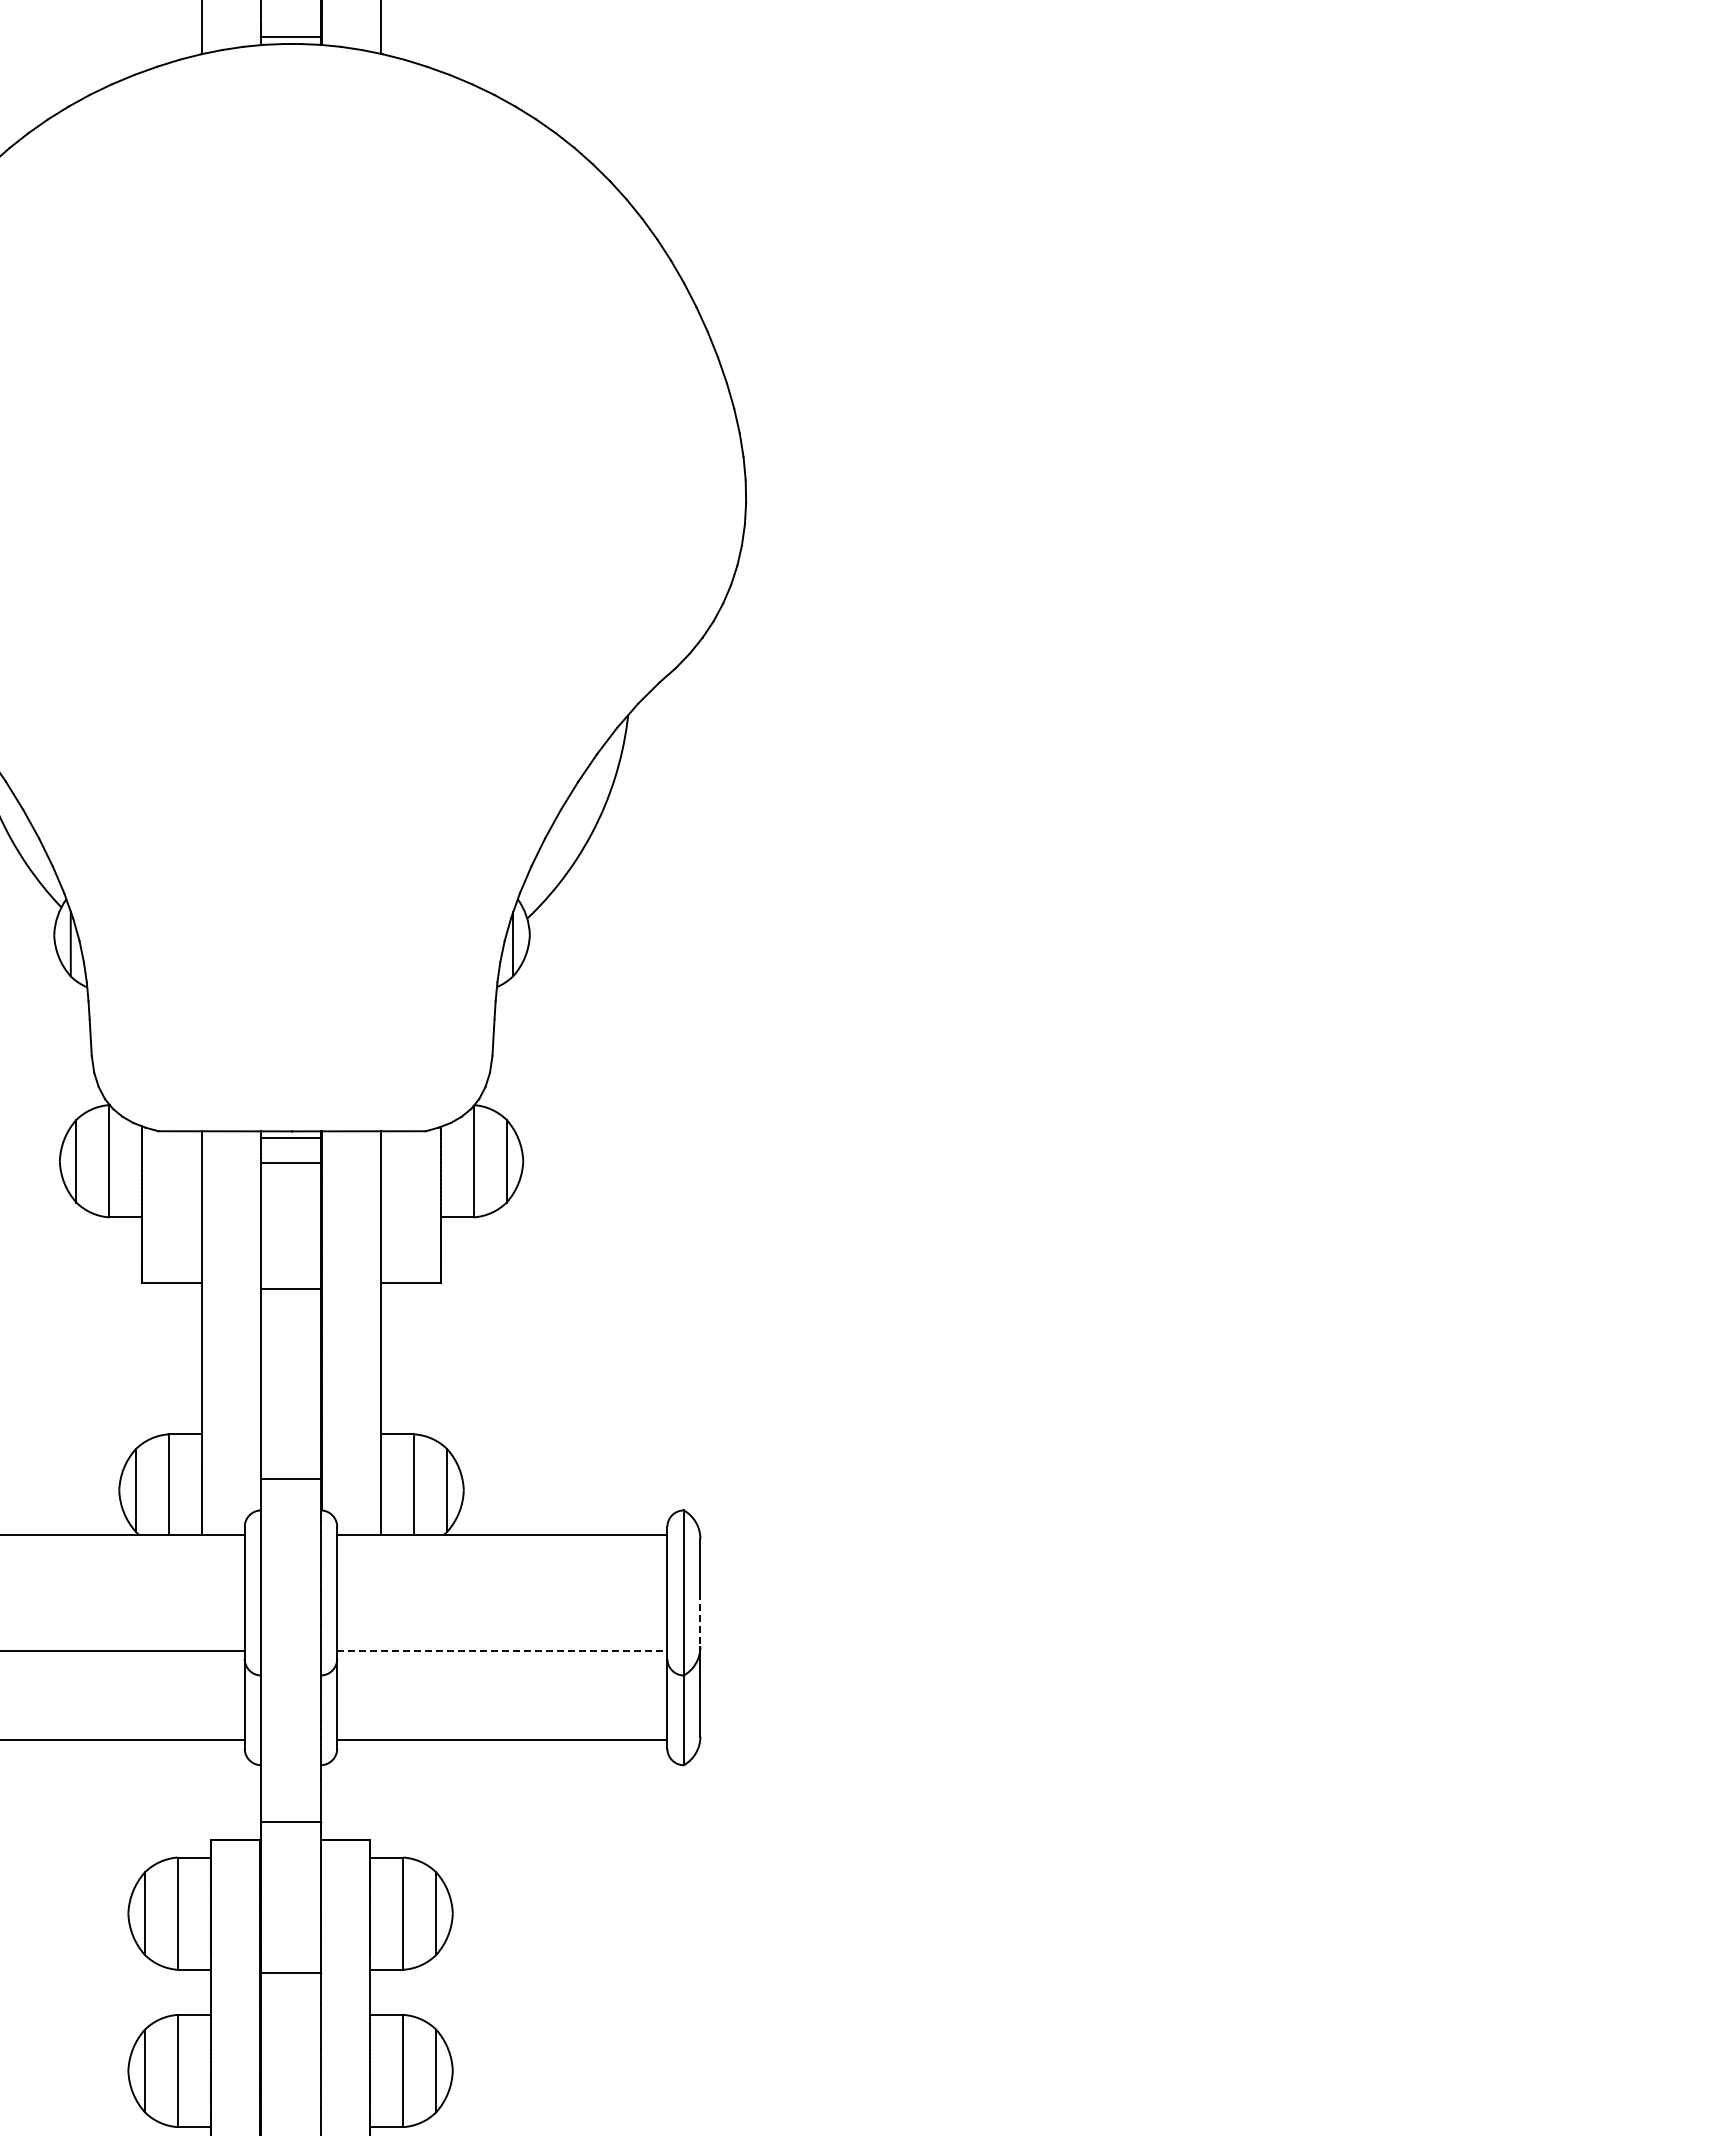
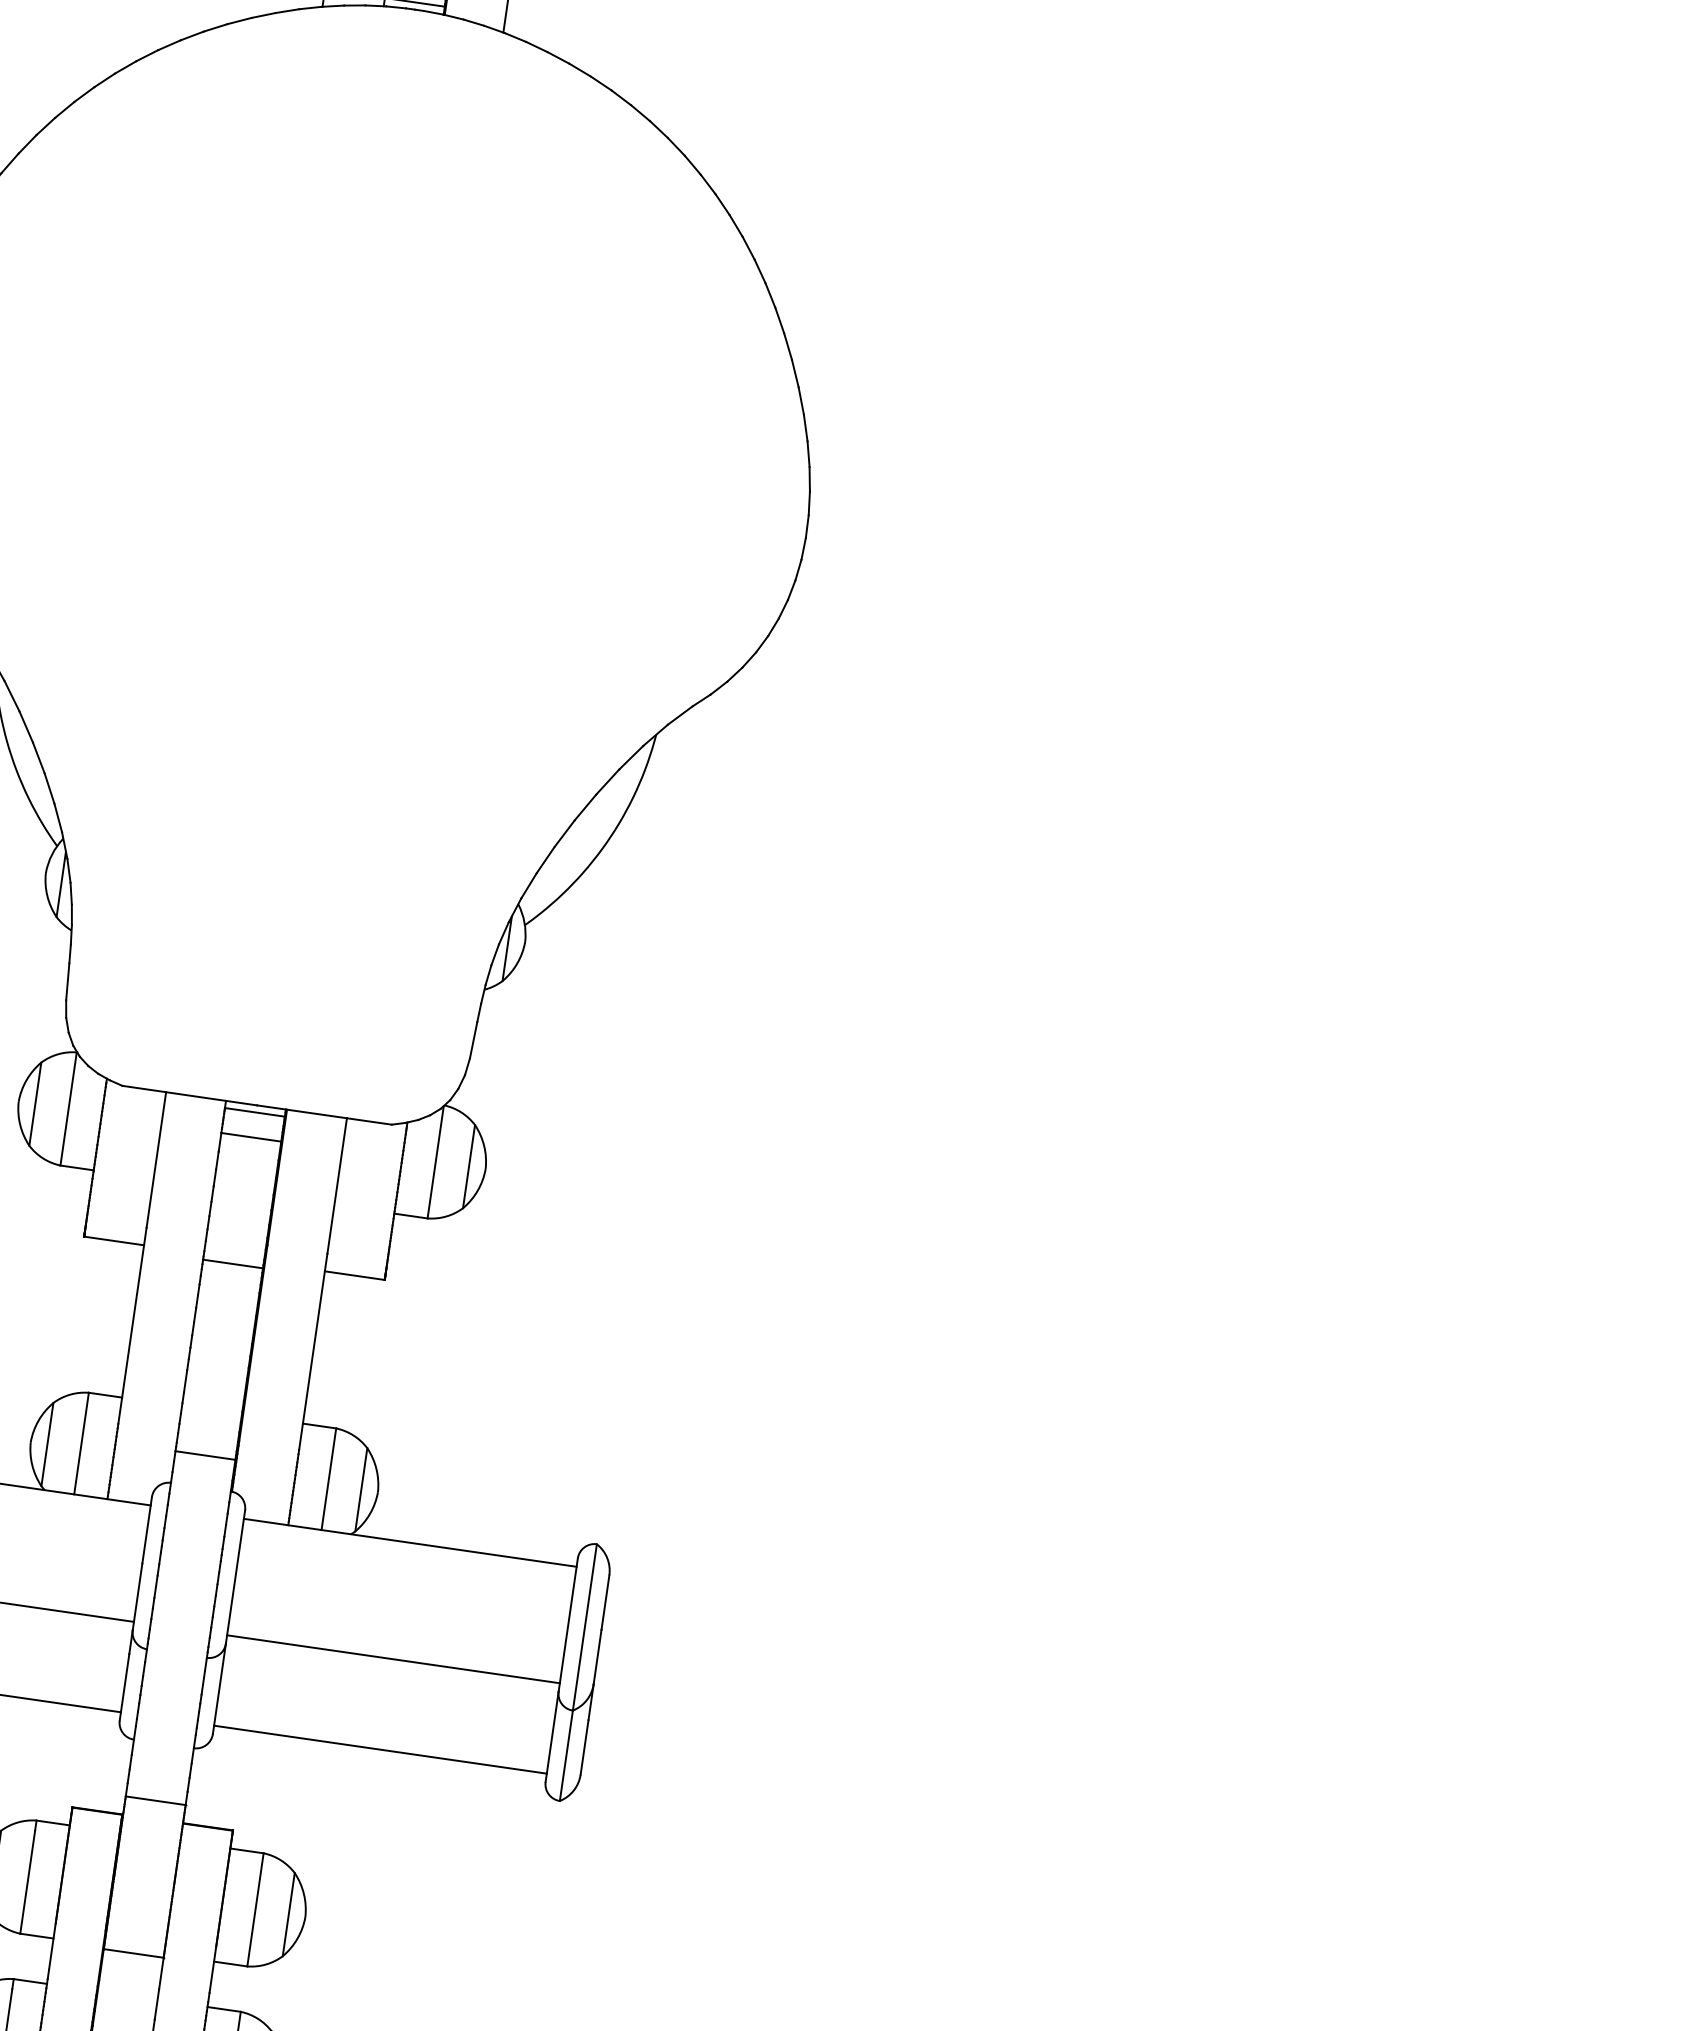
line: (700, 1619) -> (597, 1656), dashed -> solid
line: (502, 1650) -> (393, 1659), dashed -> solid

